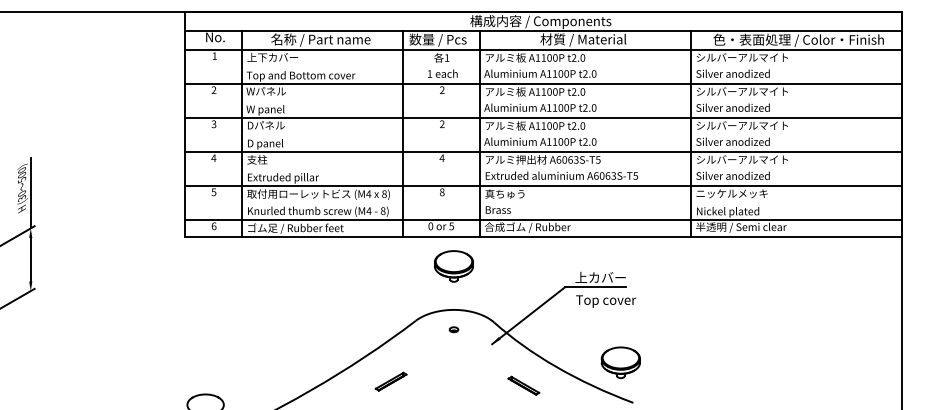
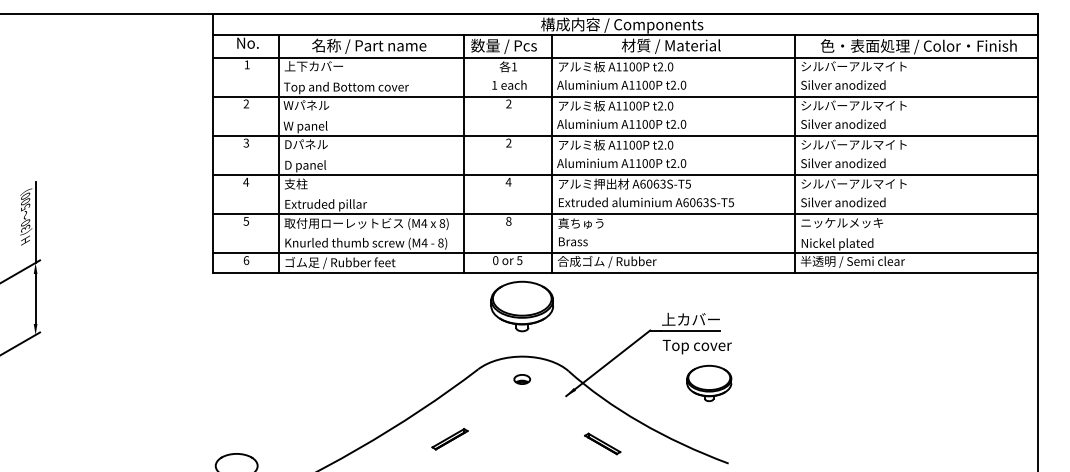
part: (454, 266) -> (522, 306), size x1.4
part: (454, 329) -> (522, 379), size x1.6
part: (621, 362) -> (709, 383), moved

